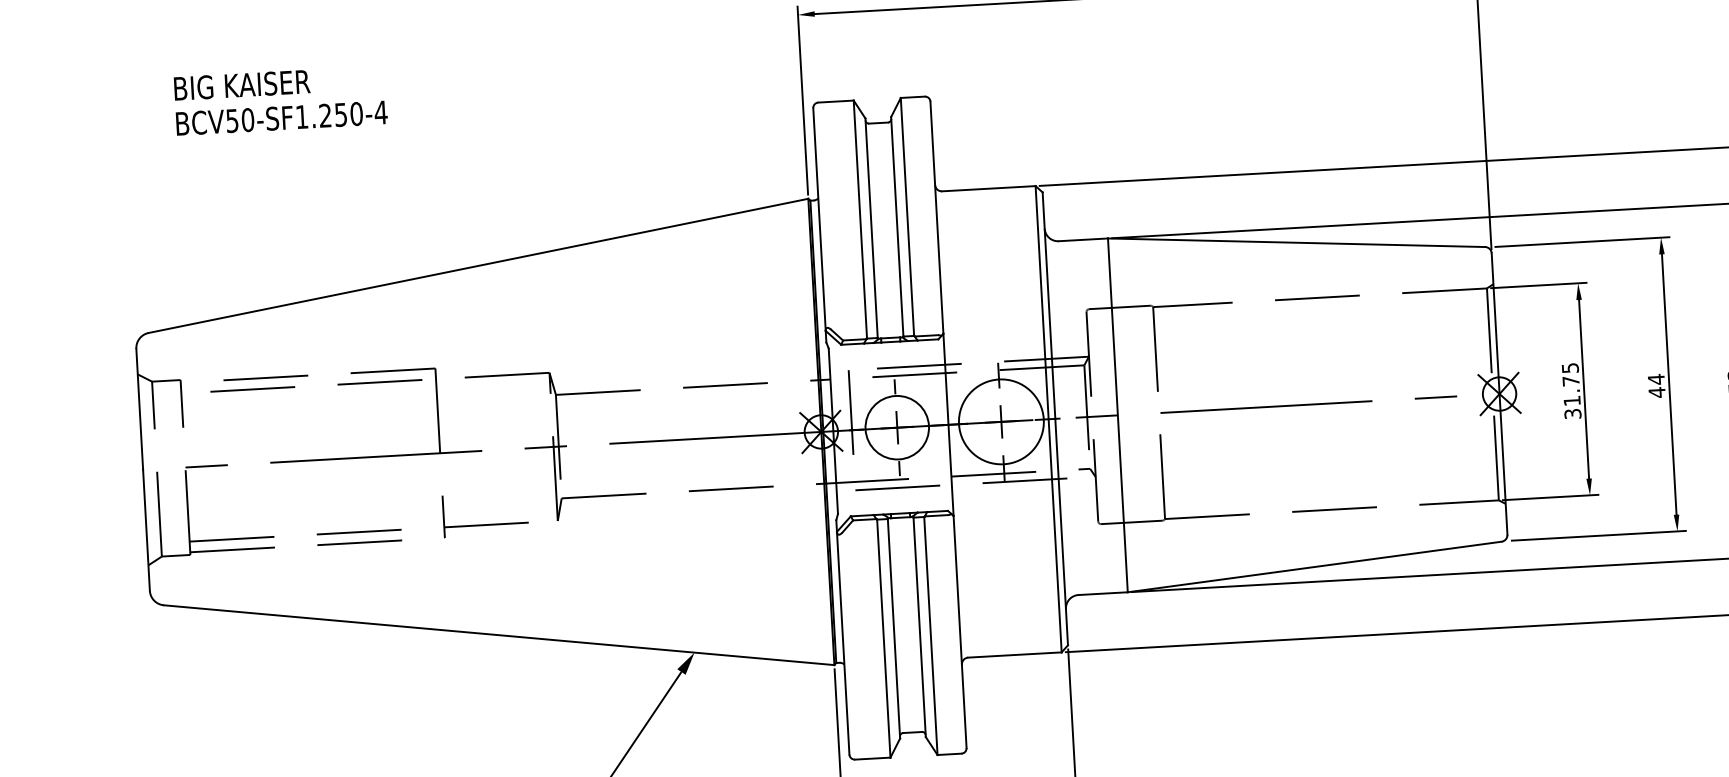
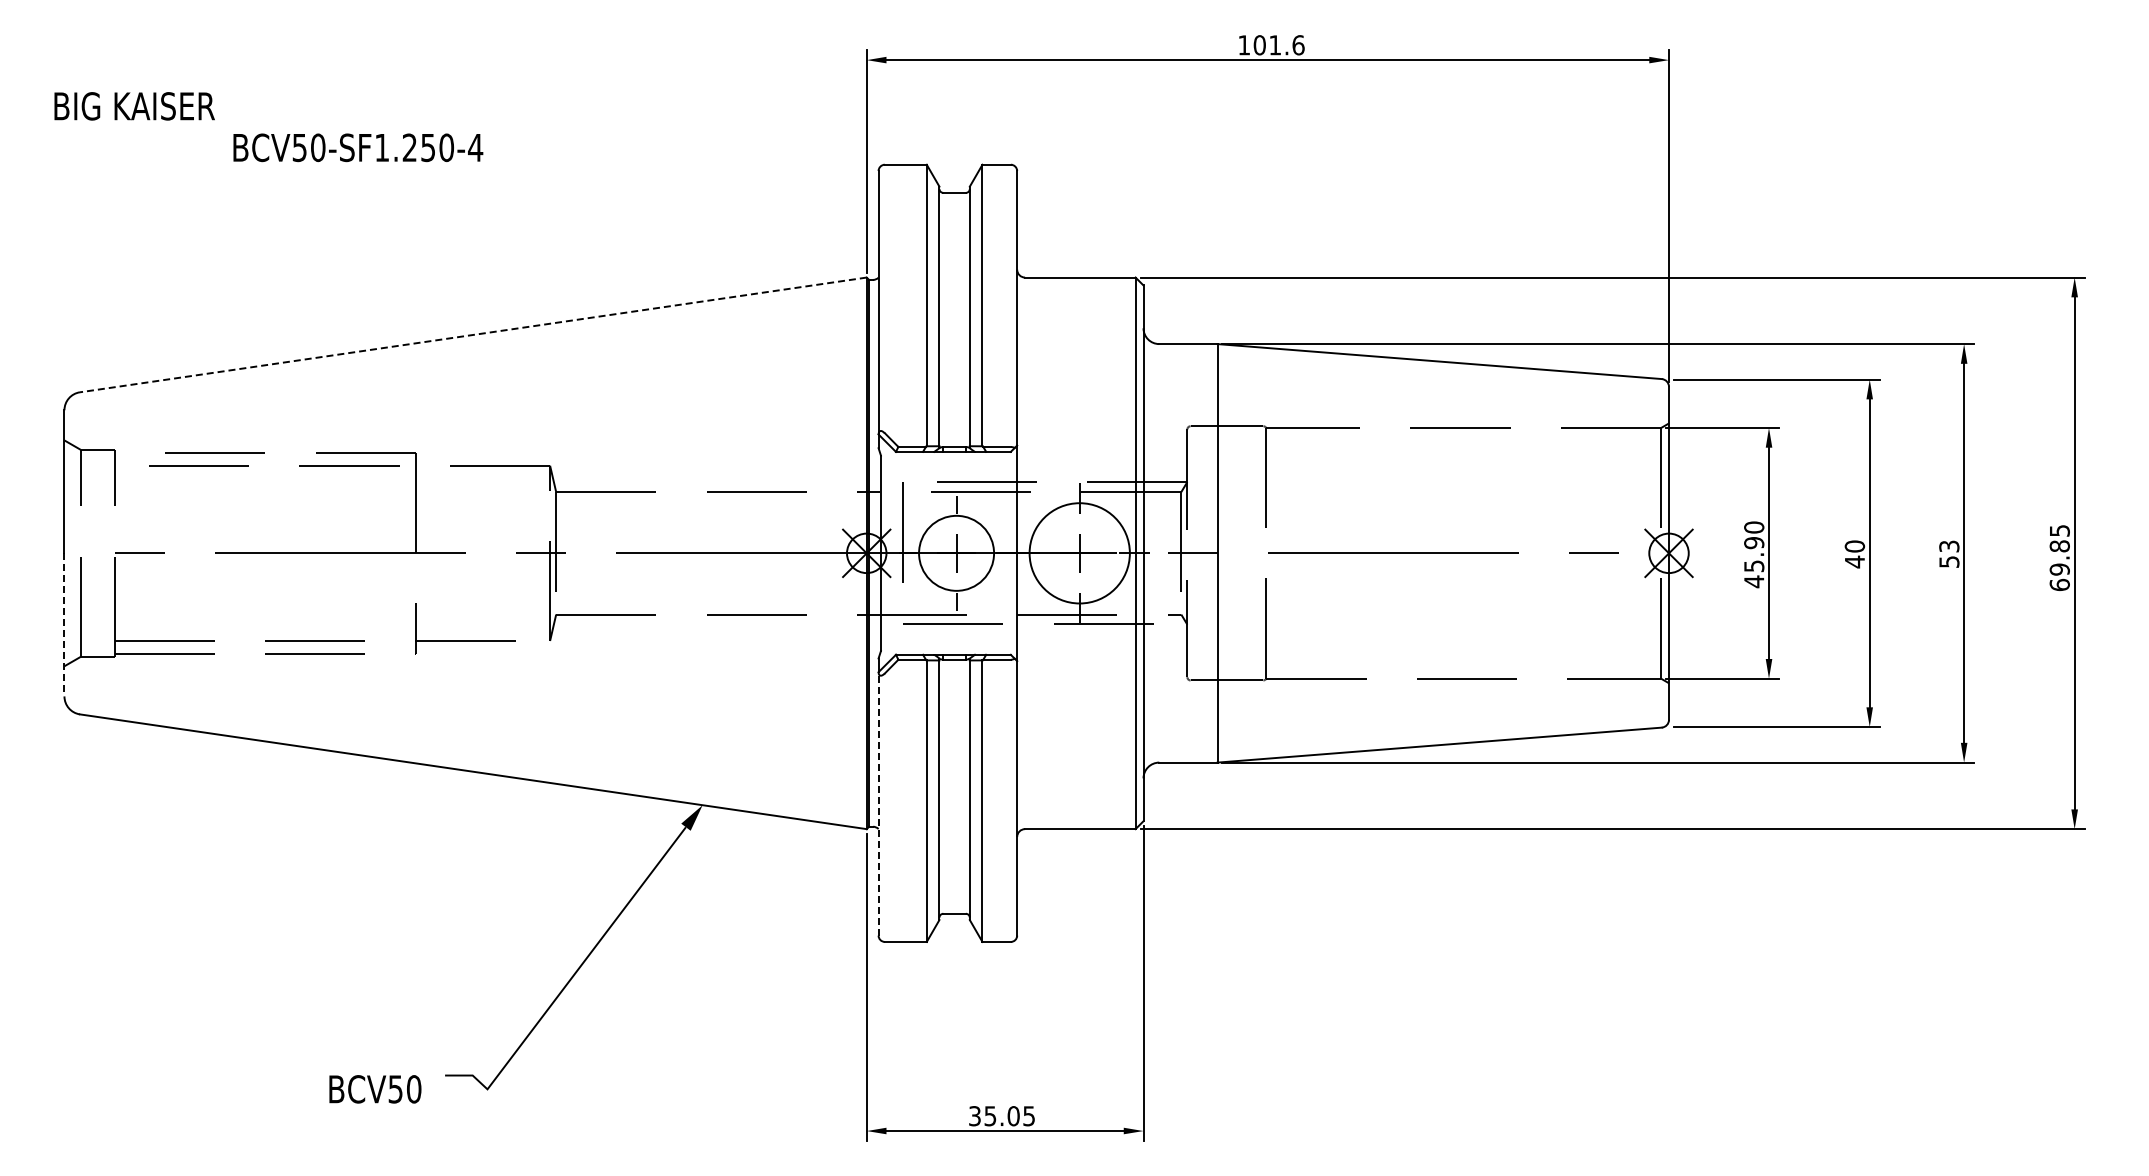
text: (242, 85) -> (134, 106), moved
text: (282, 117) -> (358, 147), moved
line: (478, 265) -> (473, 334), solid -> dashed
text: (1656, 379) -> (1854, 546), 44 -> 40
text: (1571, 390) -> (1754, 554), 31.75 -> 45.90
line: (146, 530) -> (64, 624), solid -> dashed
line: (843, 642) -> (878, 803), solid -> dashed

